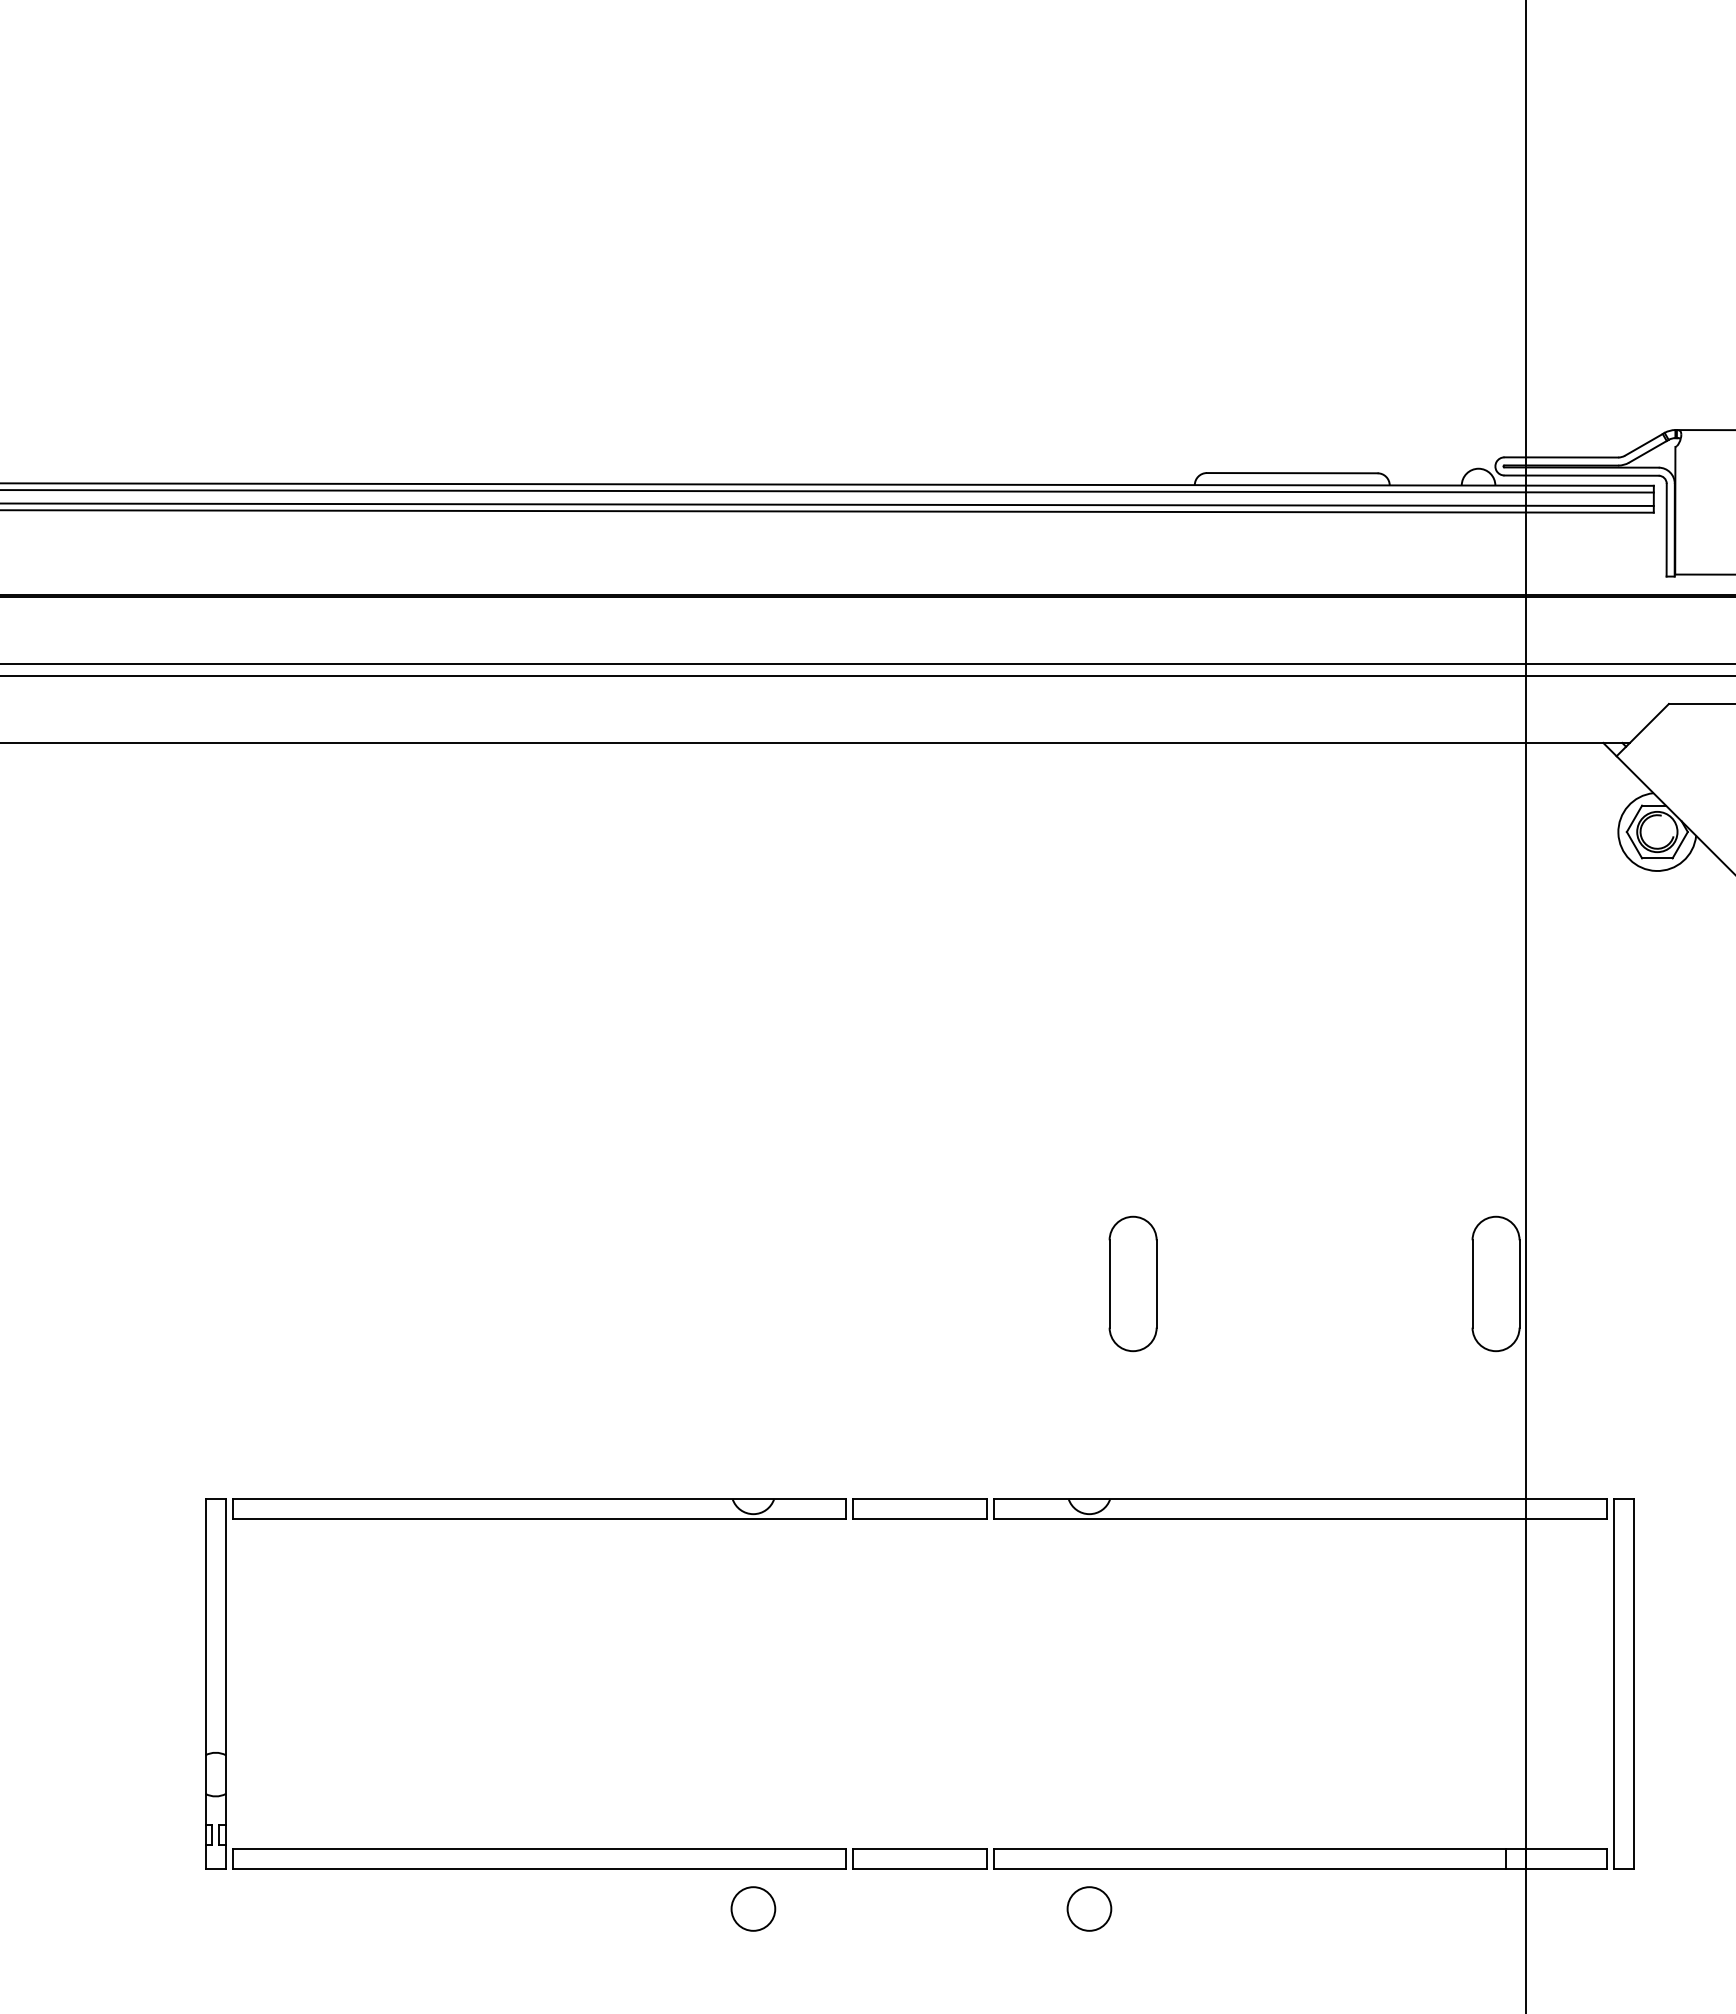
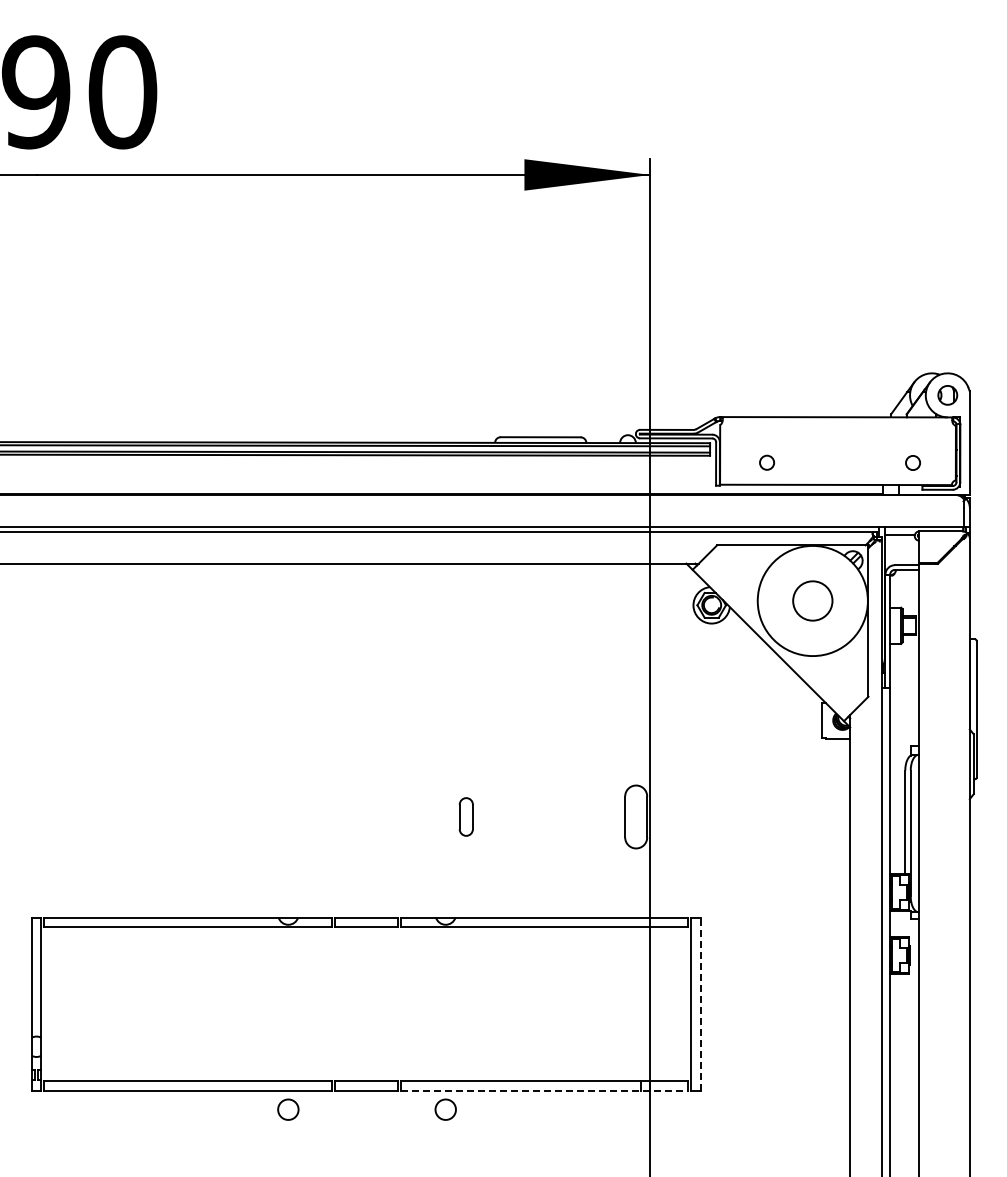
part: (1133, 1282) -> (466, 816), size x0.6
line: (1633, 1684) -> (700, 1004), solid -> dashed
line: (1300, 1867) -> (544, 1090), solid -> dashed

